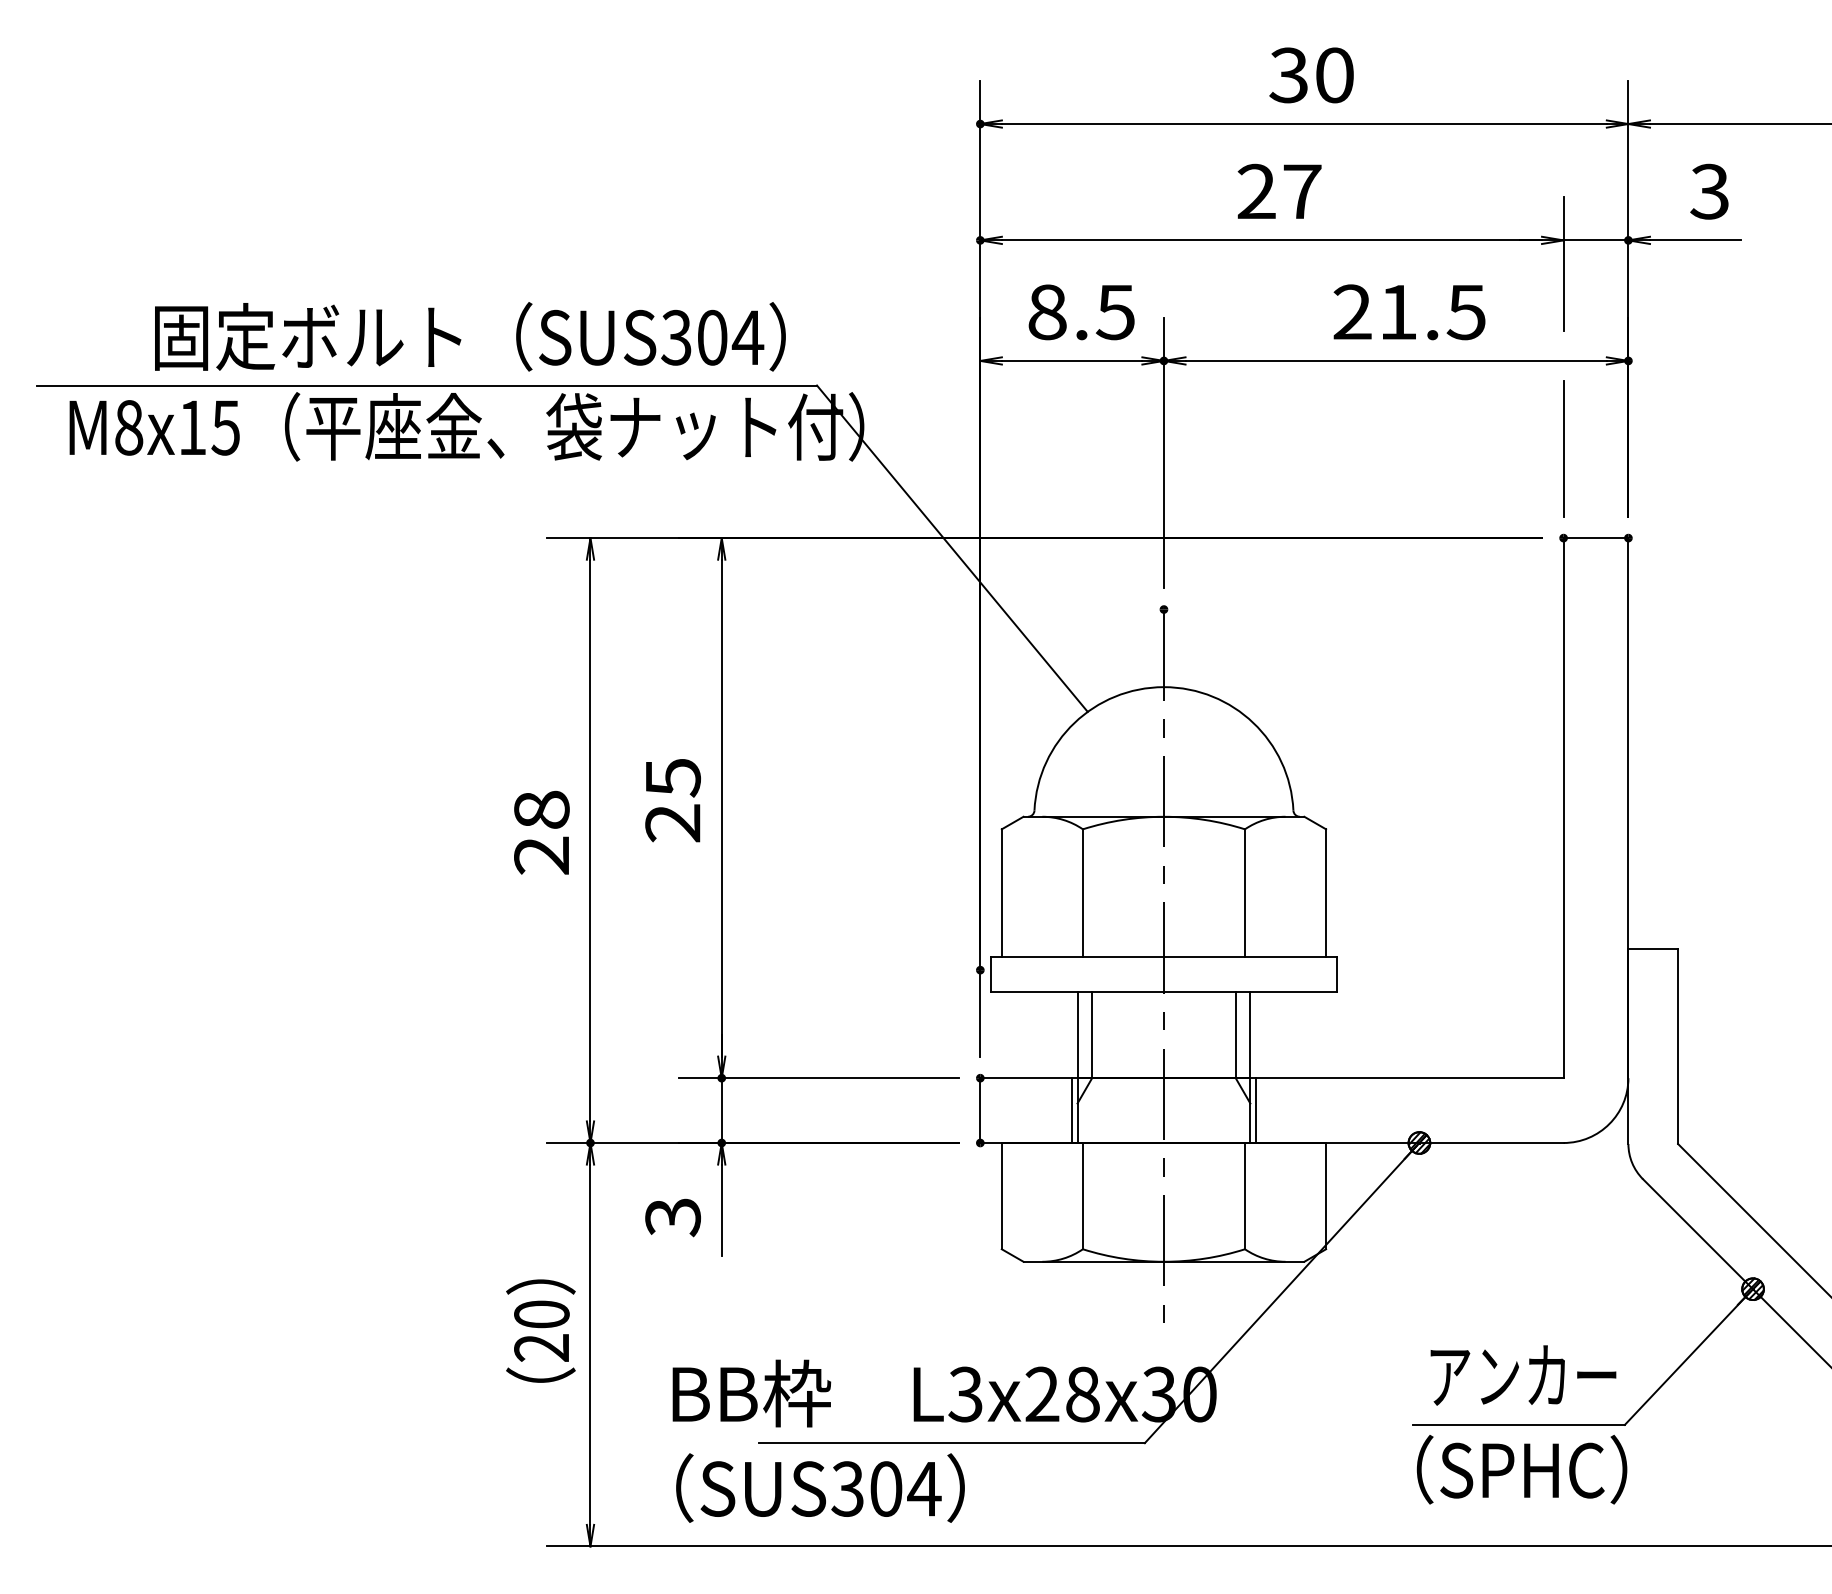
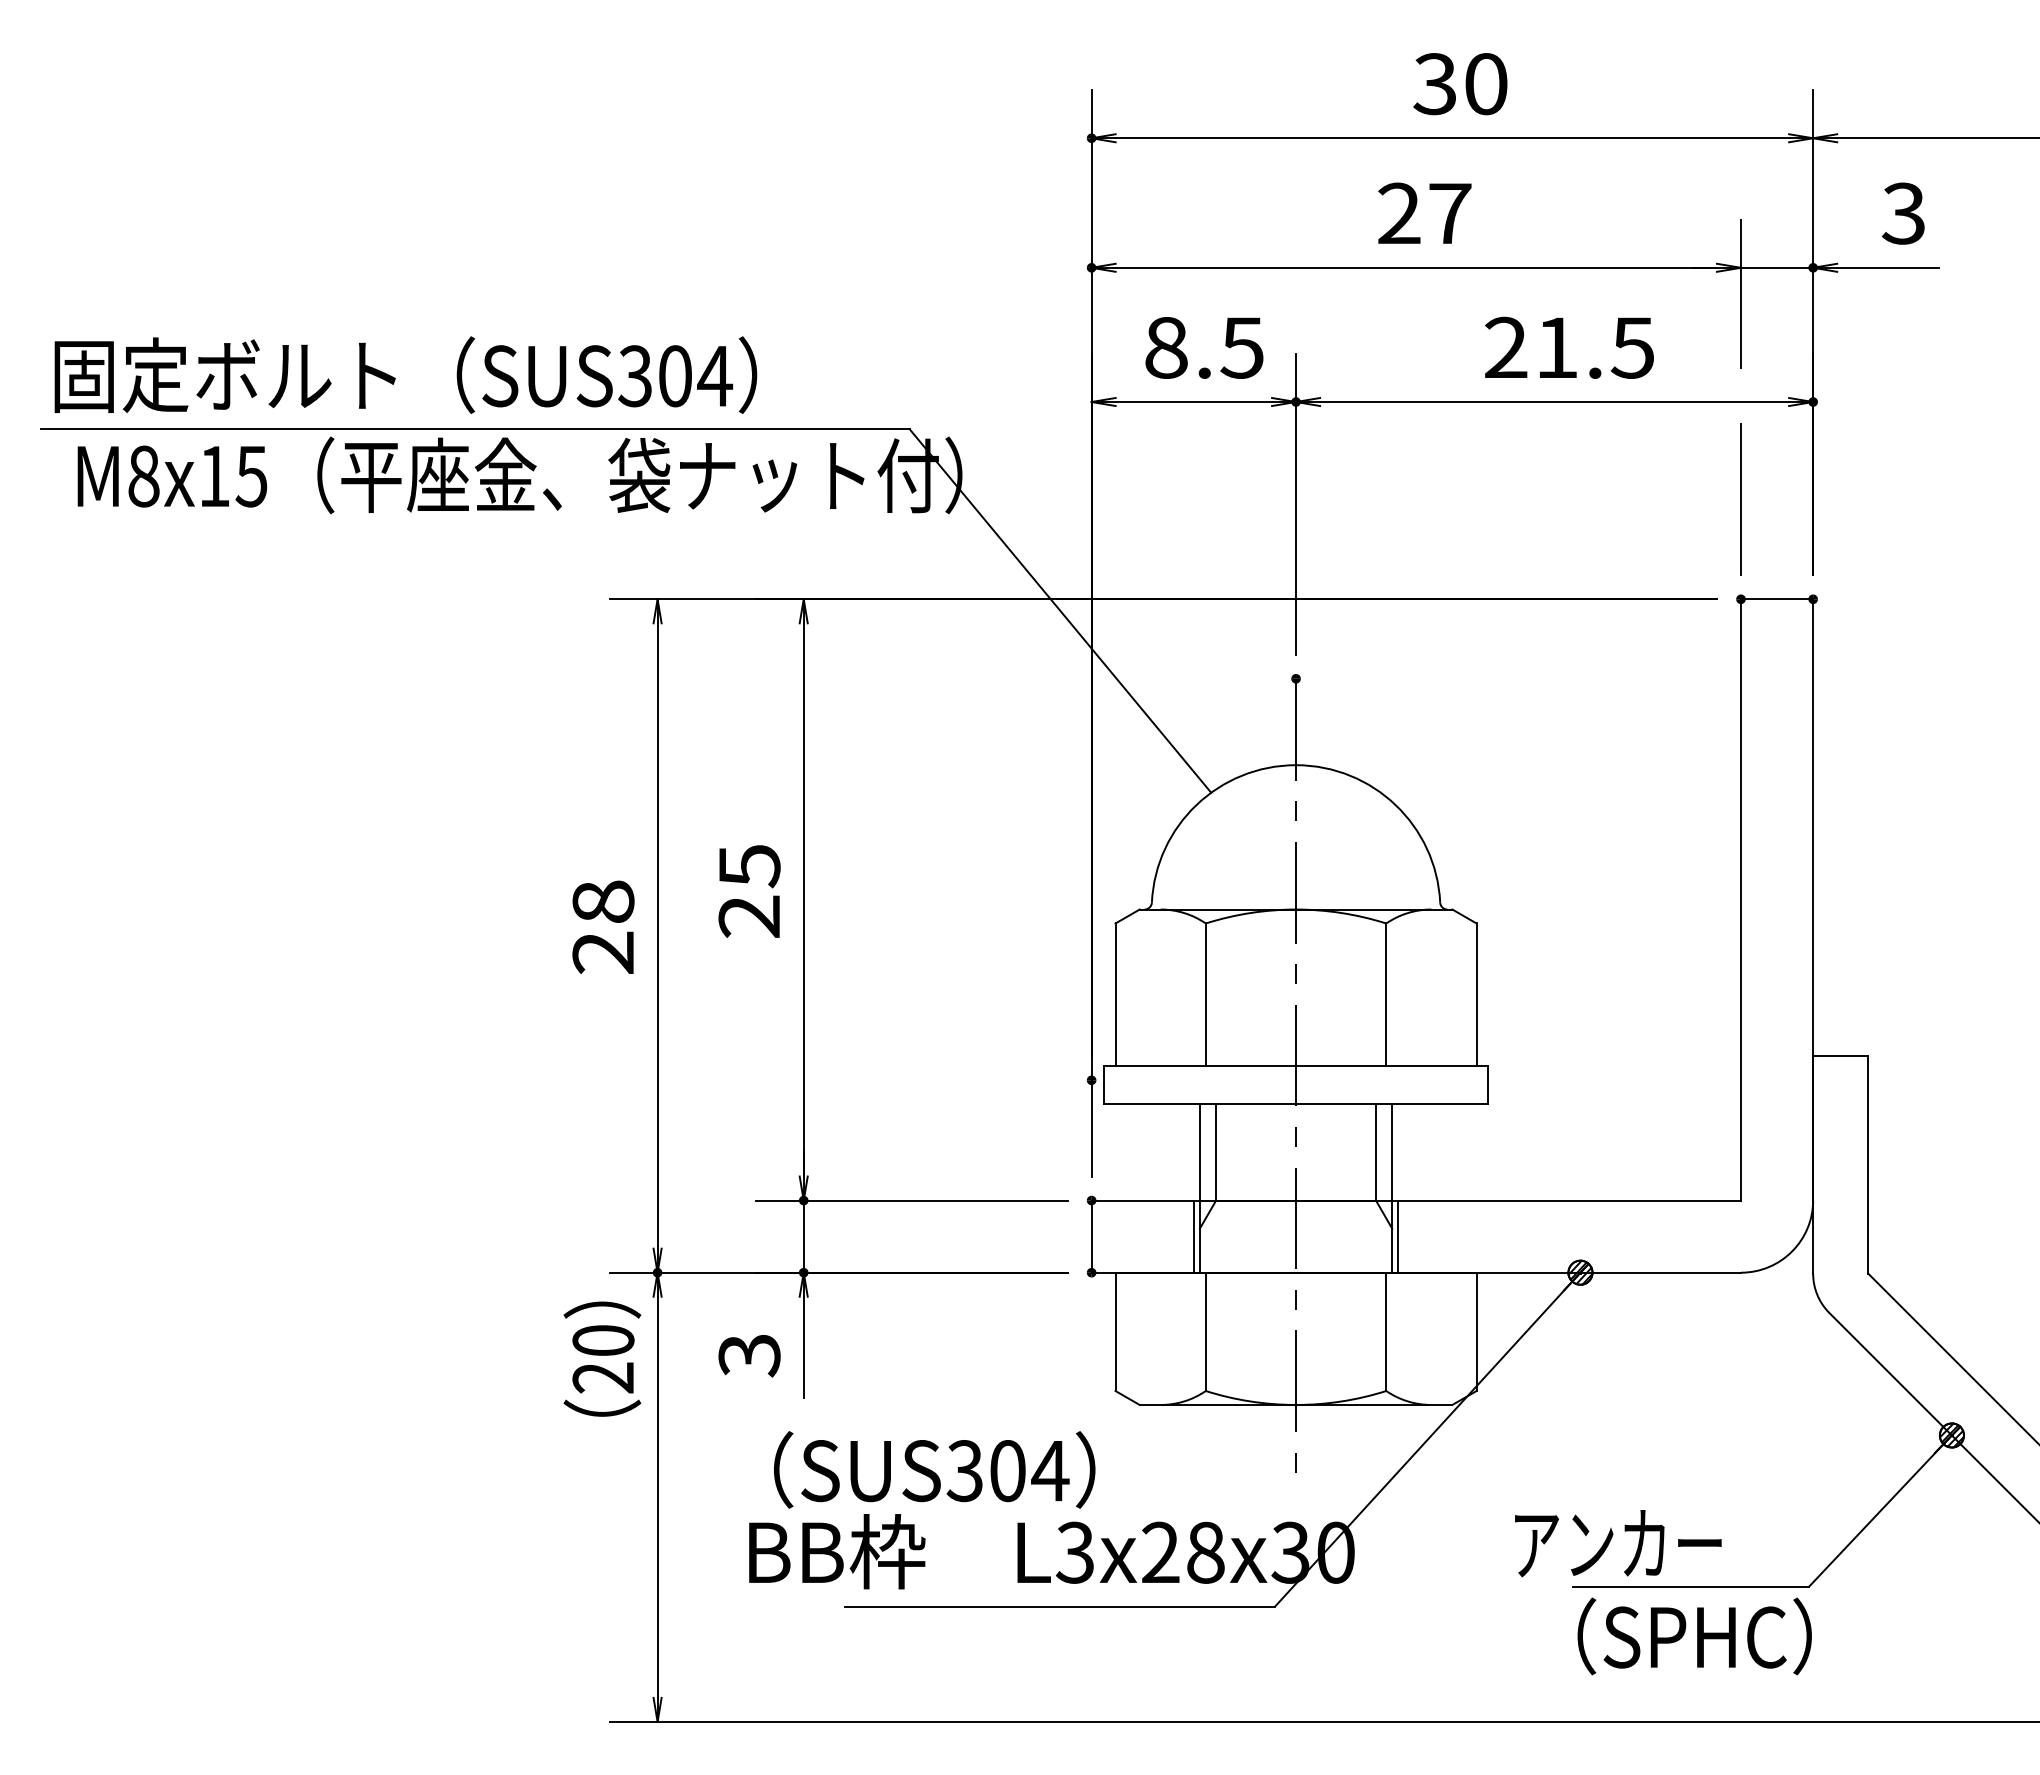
text: (470, 336) -> (405, 374), moved
text: (541, 1330) -> (602, 1358), moved
text: (1523, 1375) -> (1618, 1543), moved
text: (820, 1487) -> (934, 1469), moved

